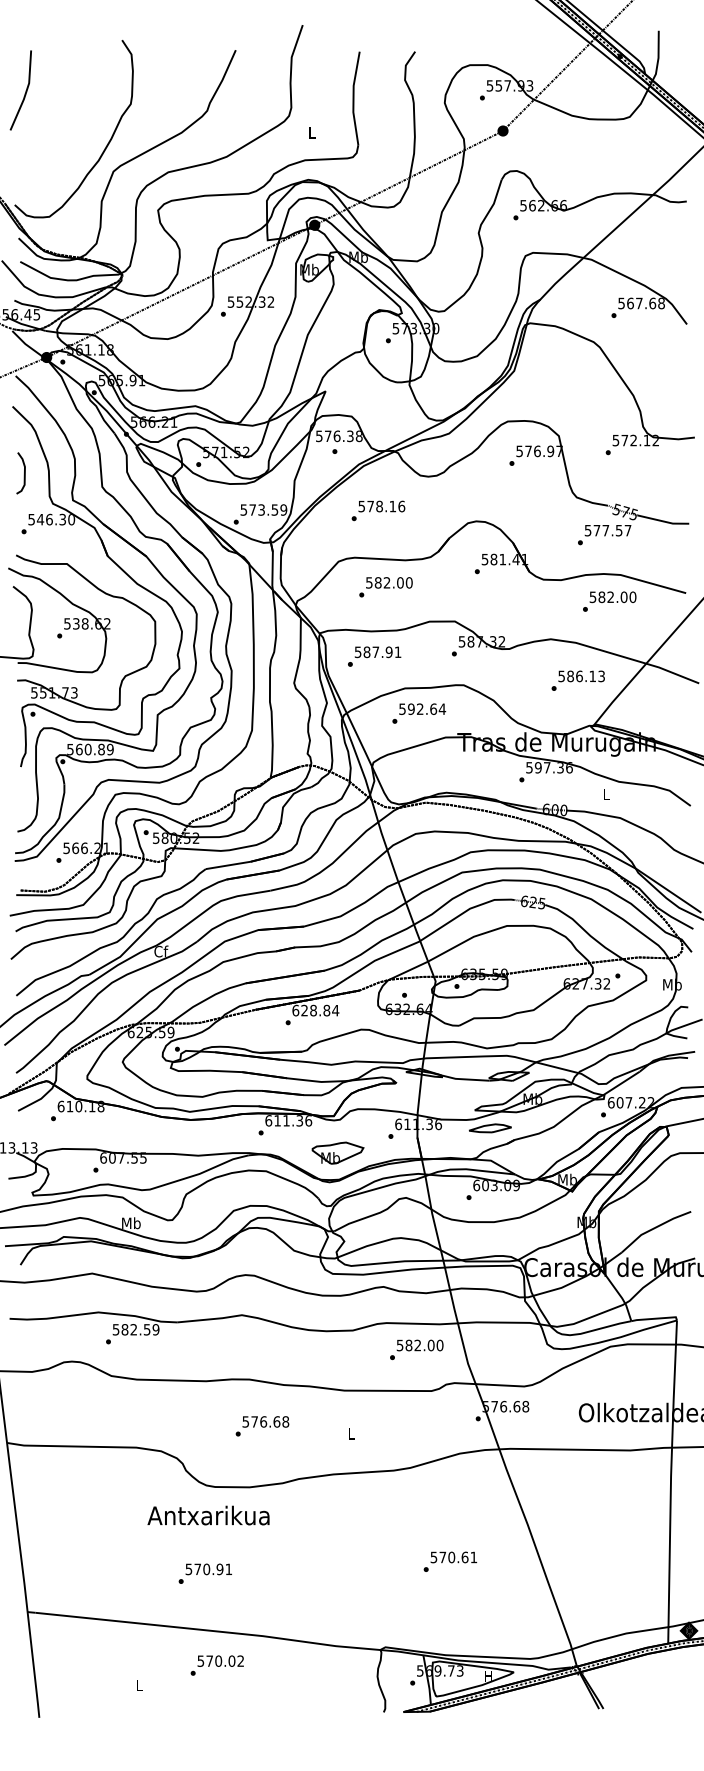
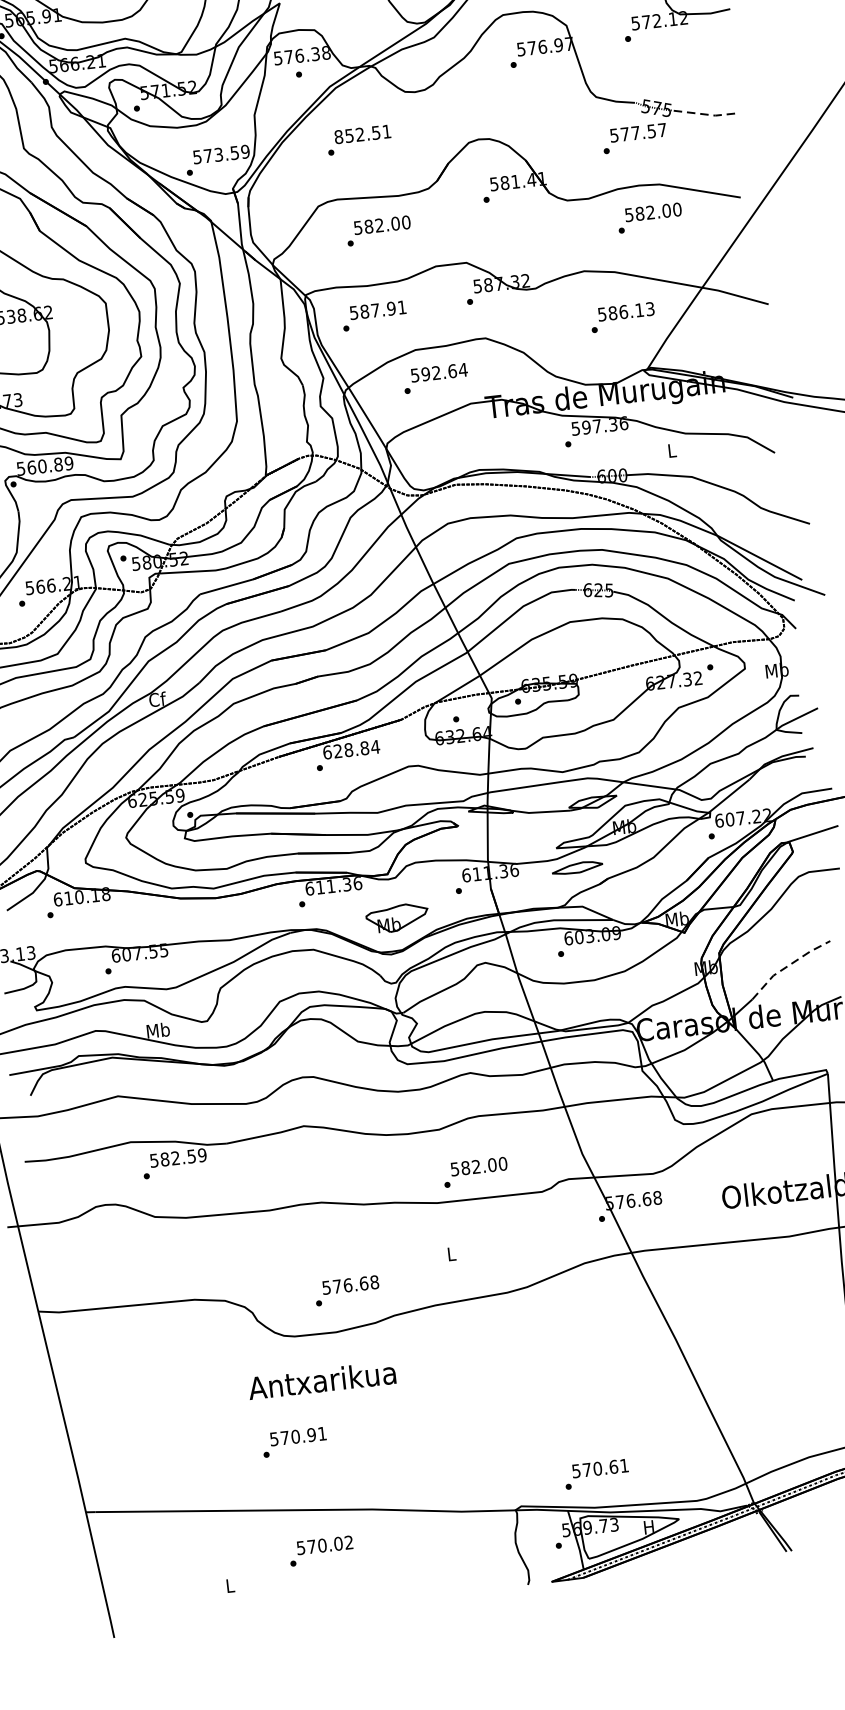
text: (381, 506) -> (362, 134), 578.16 -> 852.51
line: (663, 521) -> (703, 114), solid -> dashed
line: (654, 1228) -> (788, 966), solid -> dashed
text: (416, 1349) -> (475, 1171), moved
text: (262, 1426) -> (347, 1291), moved
text: (208, 1515) -> (321, 1380), moved
text: (450, 1561) -> (596, 1473), moved

